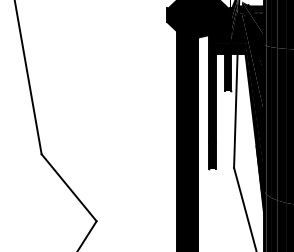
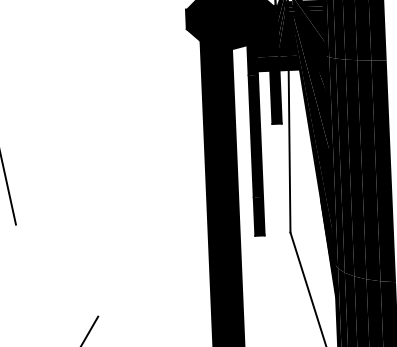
line: (68, 187) -> (56, 270), removed

